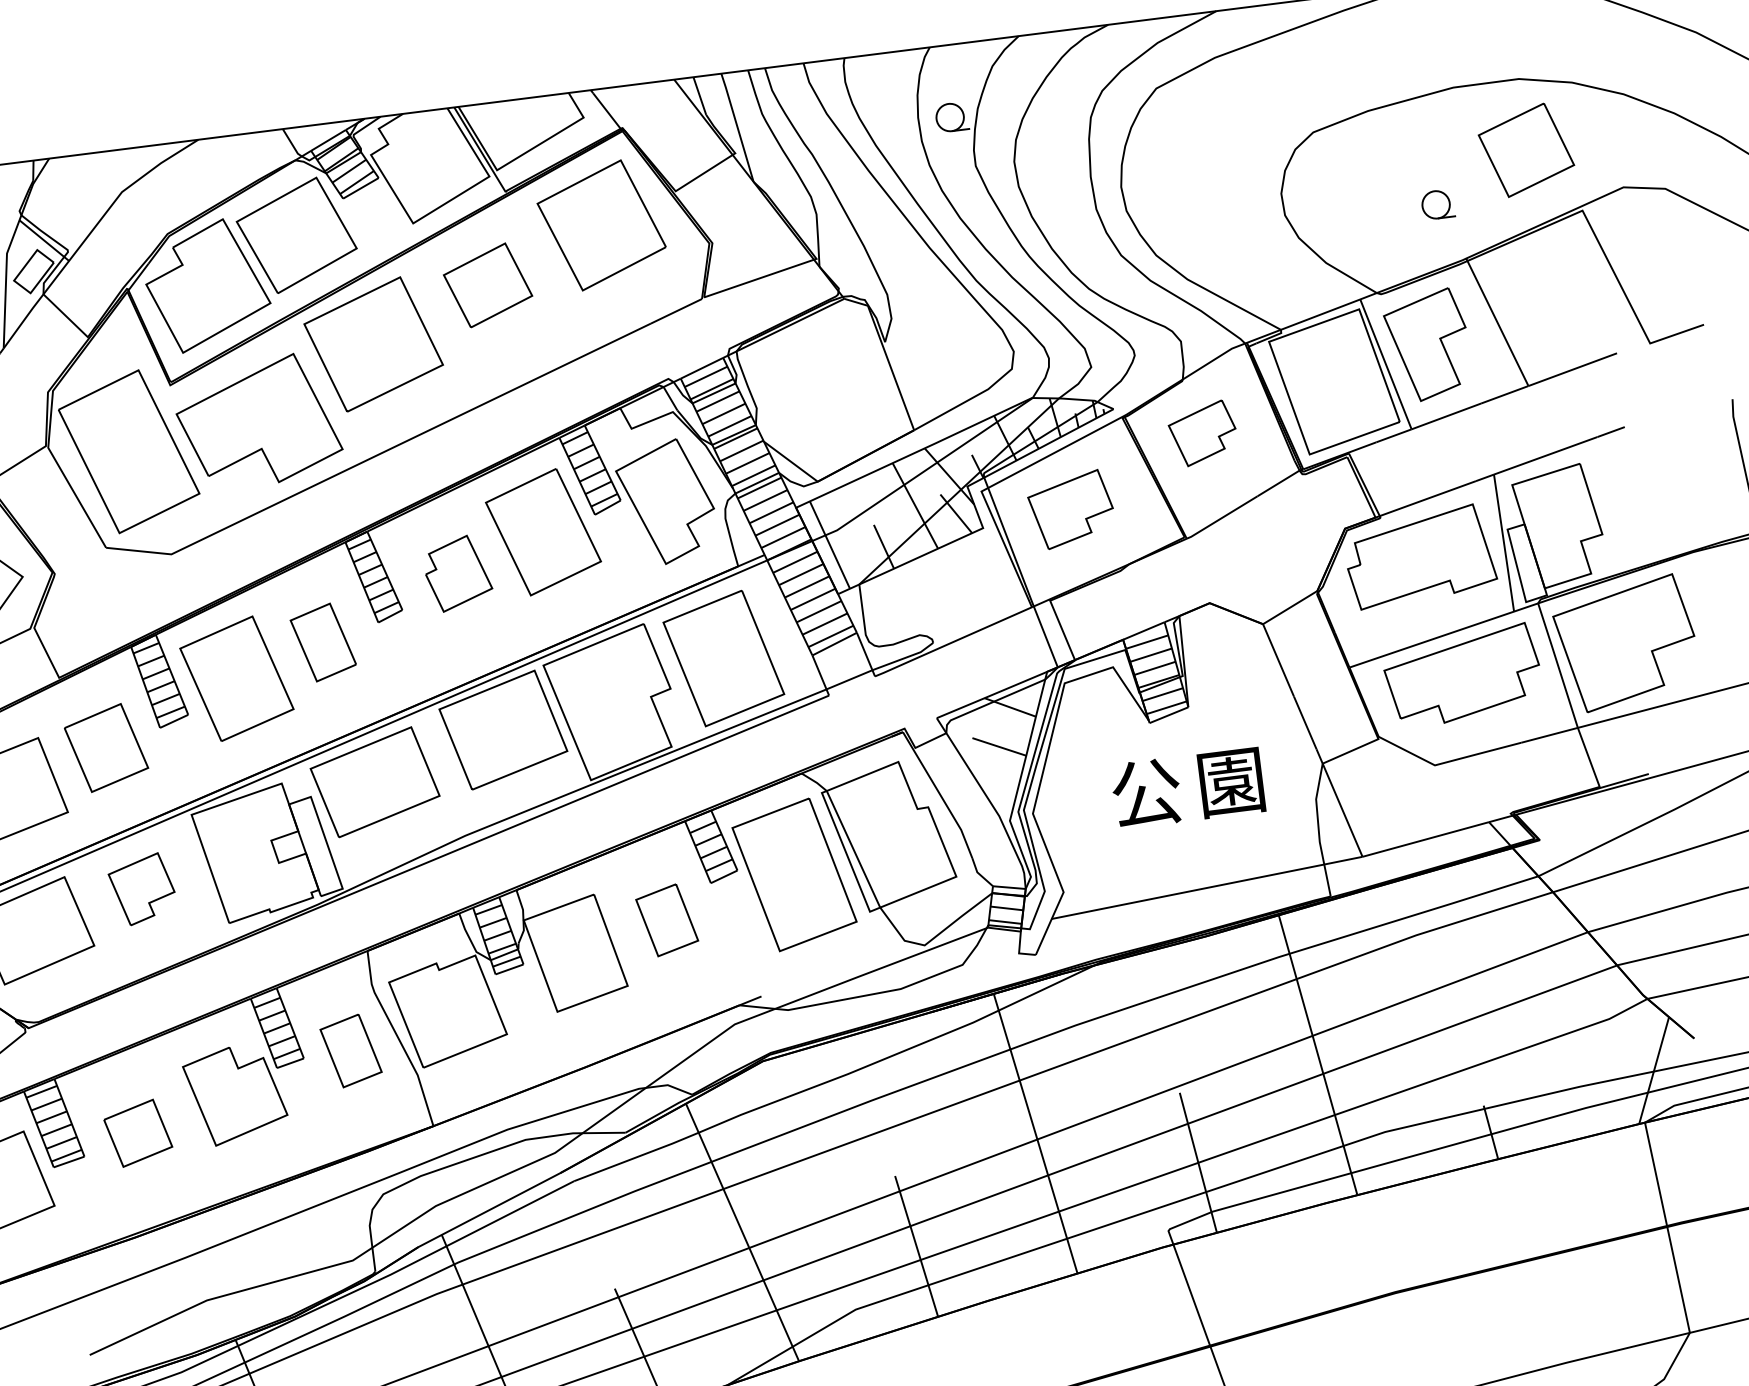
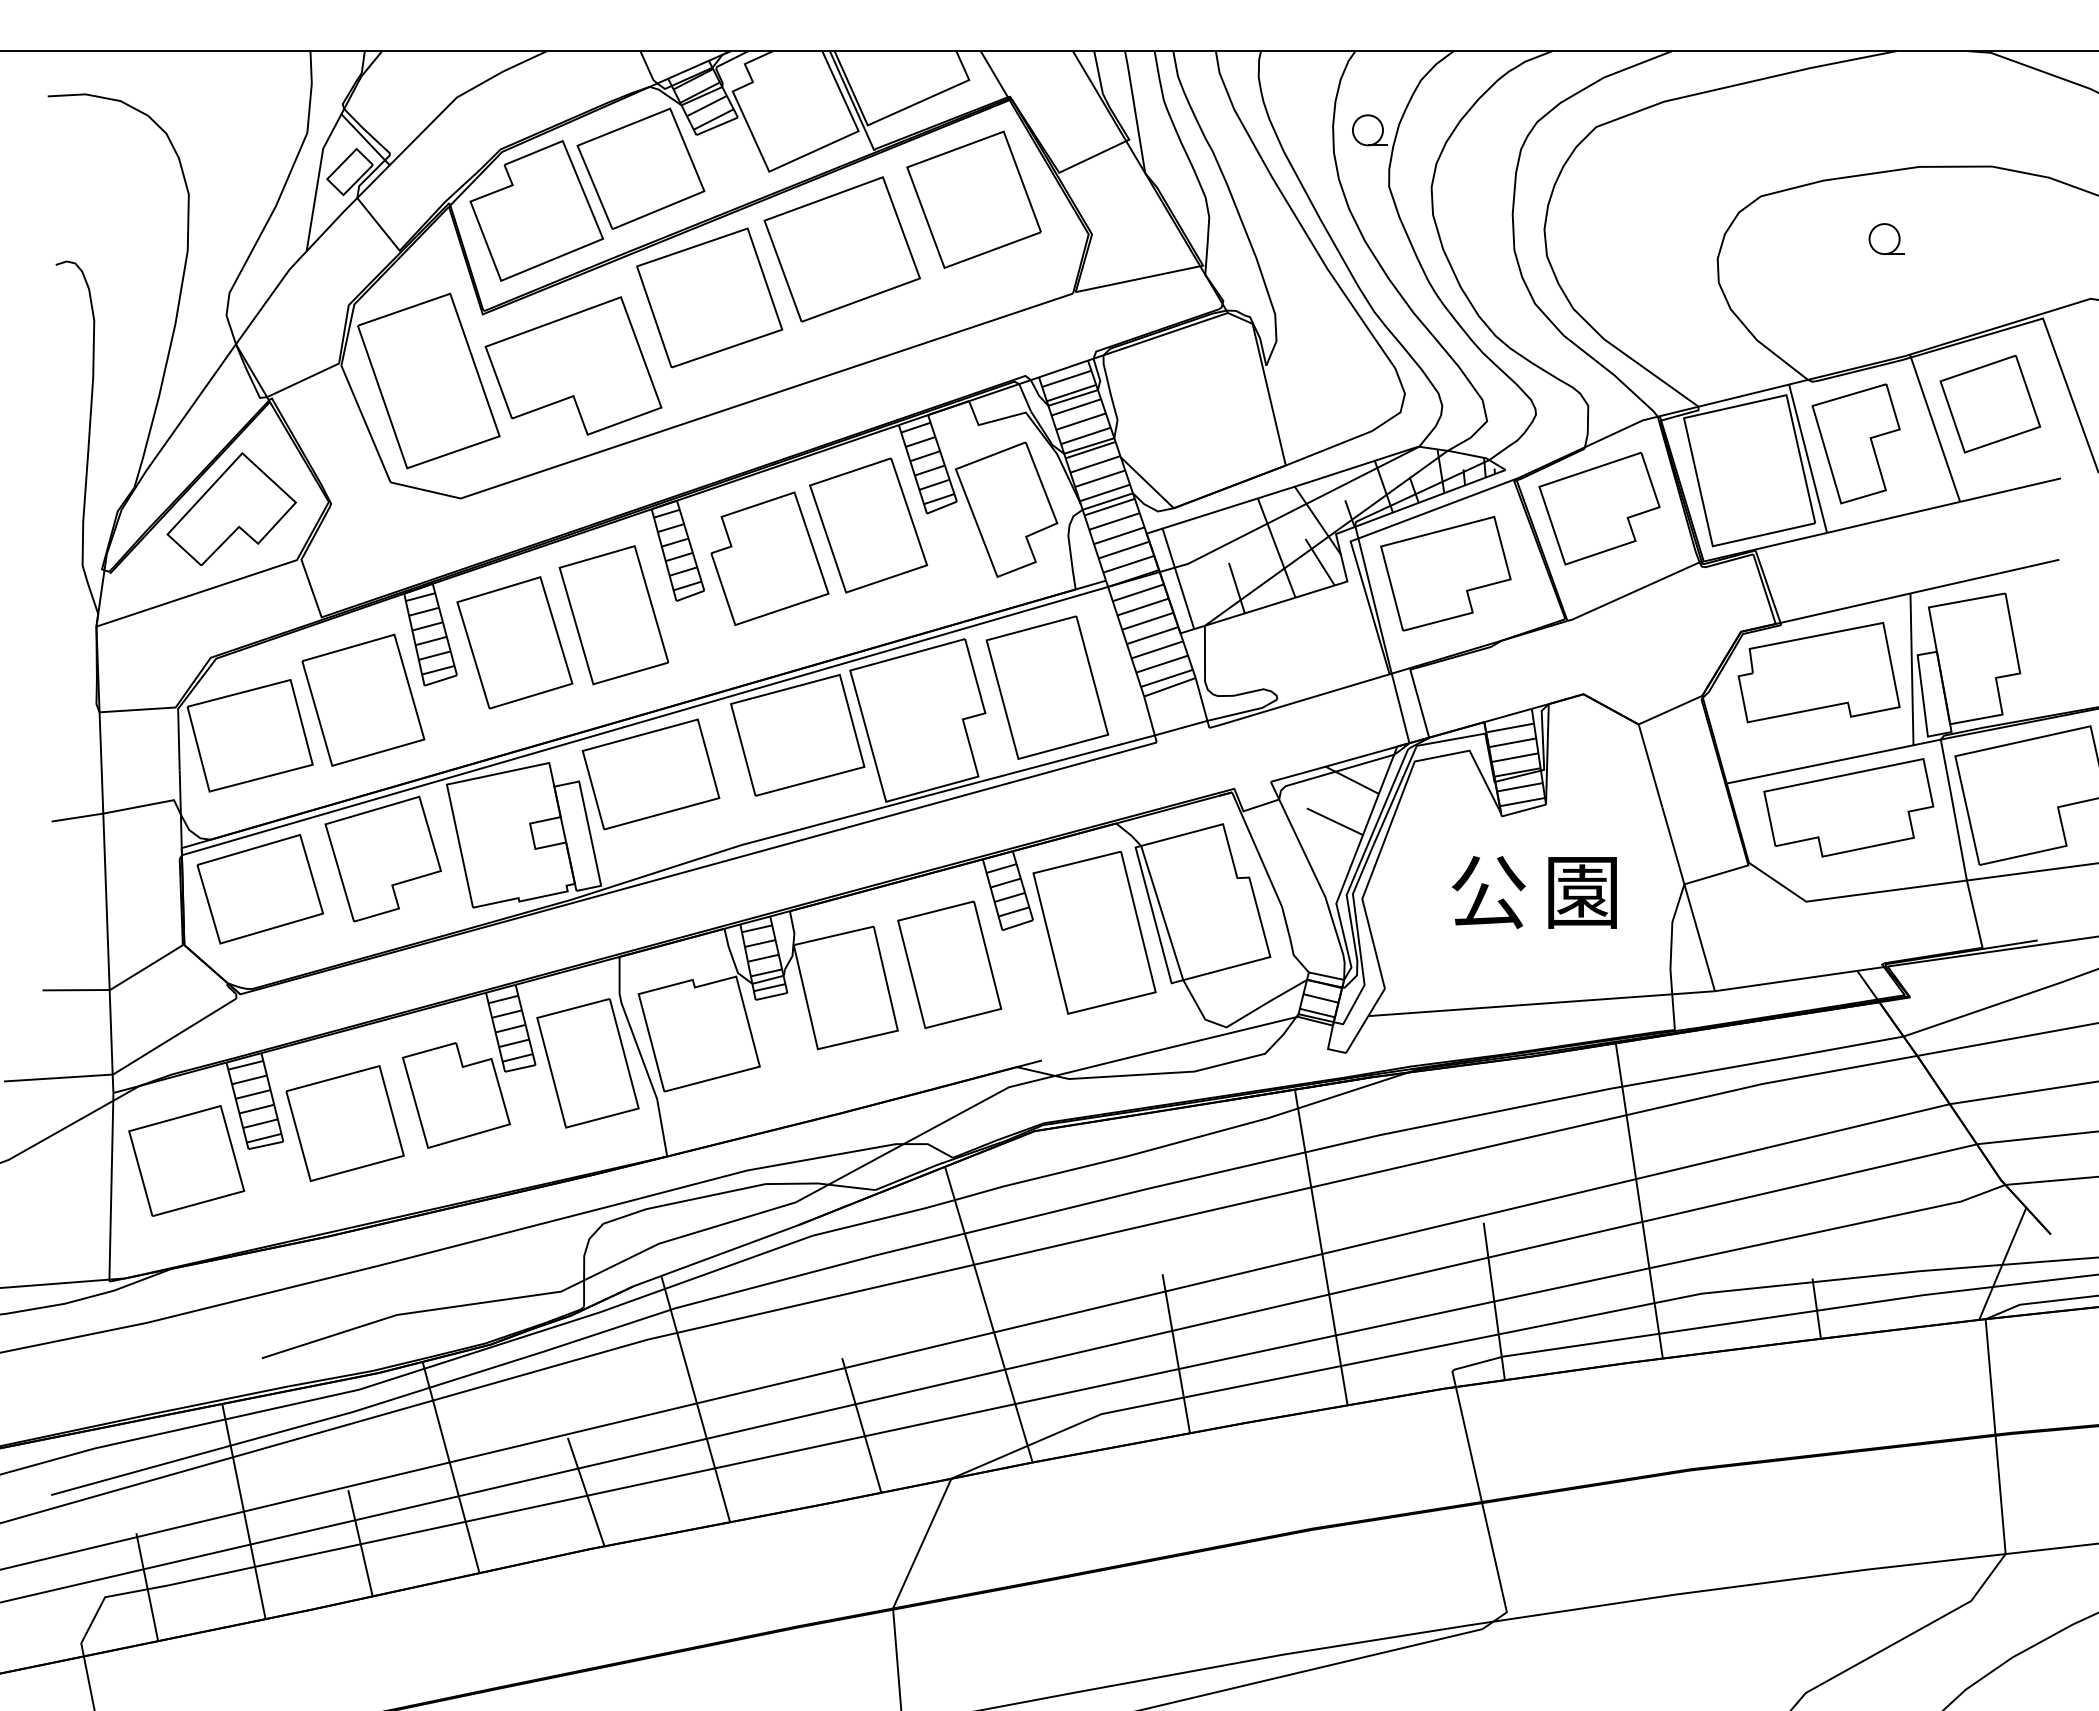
part: (1526, 149) -> (1990, 403), moved
part: (1437, 204) -> (1886, 238), moved
part: (487, 285) -> (841, 249), size x1.67
part: (1202, 433) -> (1599, 508), size x1.67
part: (1071, 509) -> (1445, 573), size x1.43
part: (457, 573) -> (769, 558), size x1.67
part: (323, 642) -> (613, 615), size x1.67
part: (106, 747) -> (363, 699), size x1.43
part: (141, 889) -> (382, 858), size x1.67
part: (666, 920) -> (949, 964), size x1.67
part: (350, 1051) -> (587, 1063), size x1.67
part: (137, 1133) -> (344, 1123), size x1.67

